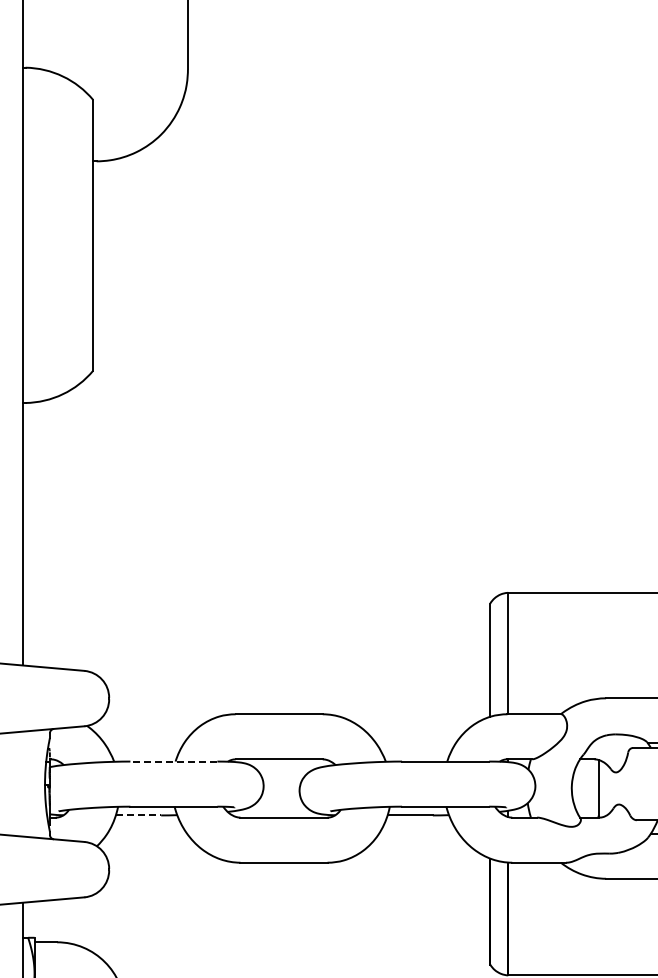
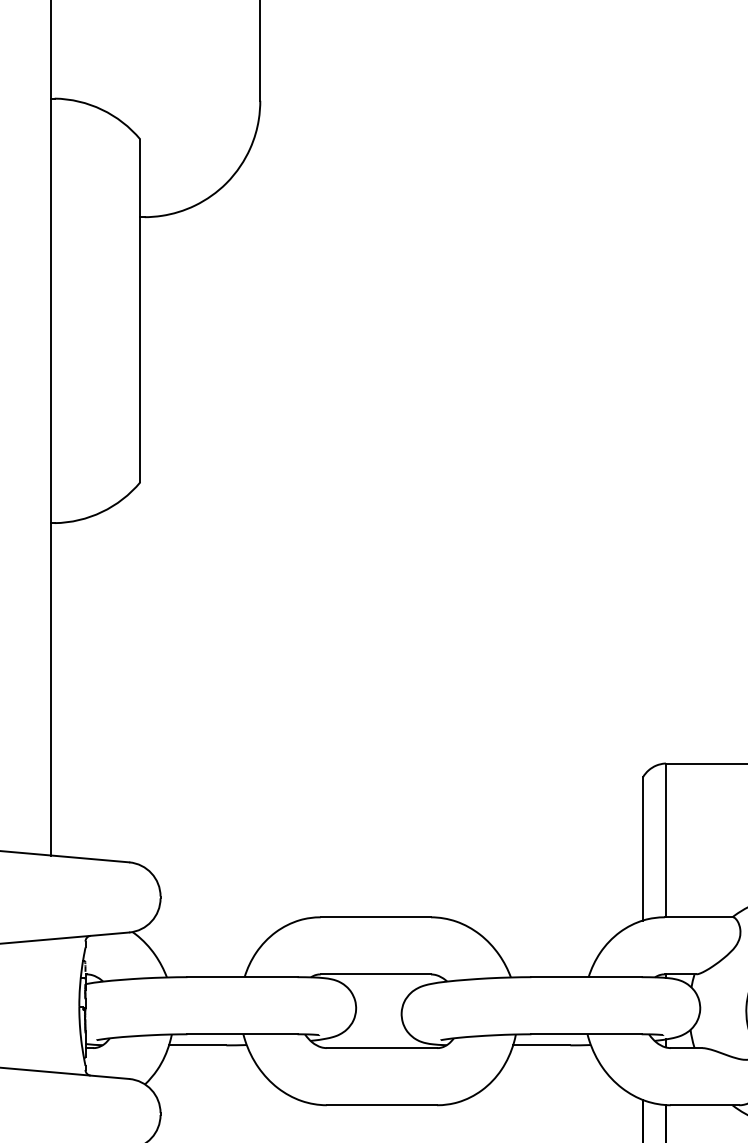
line: (173, 761) -> (241, 977), dashed -> solid
line: (138, 815) -> (197, 1045), dashed -> solid

